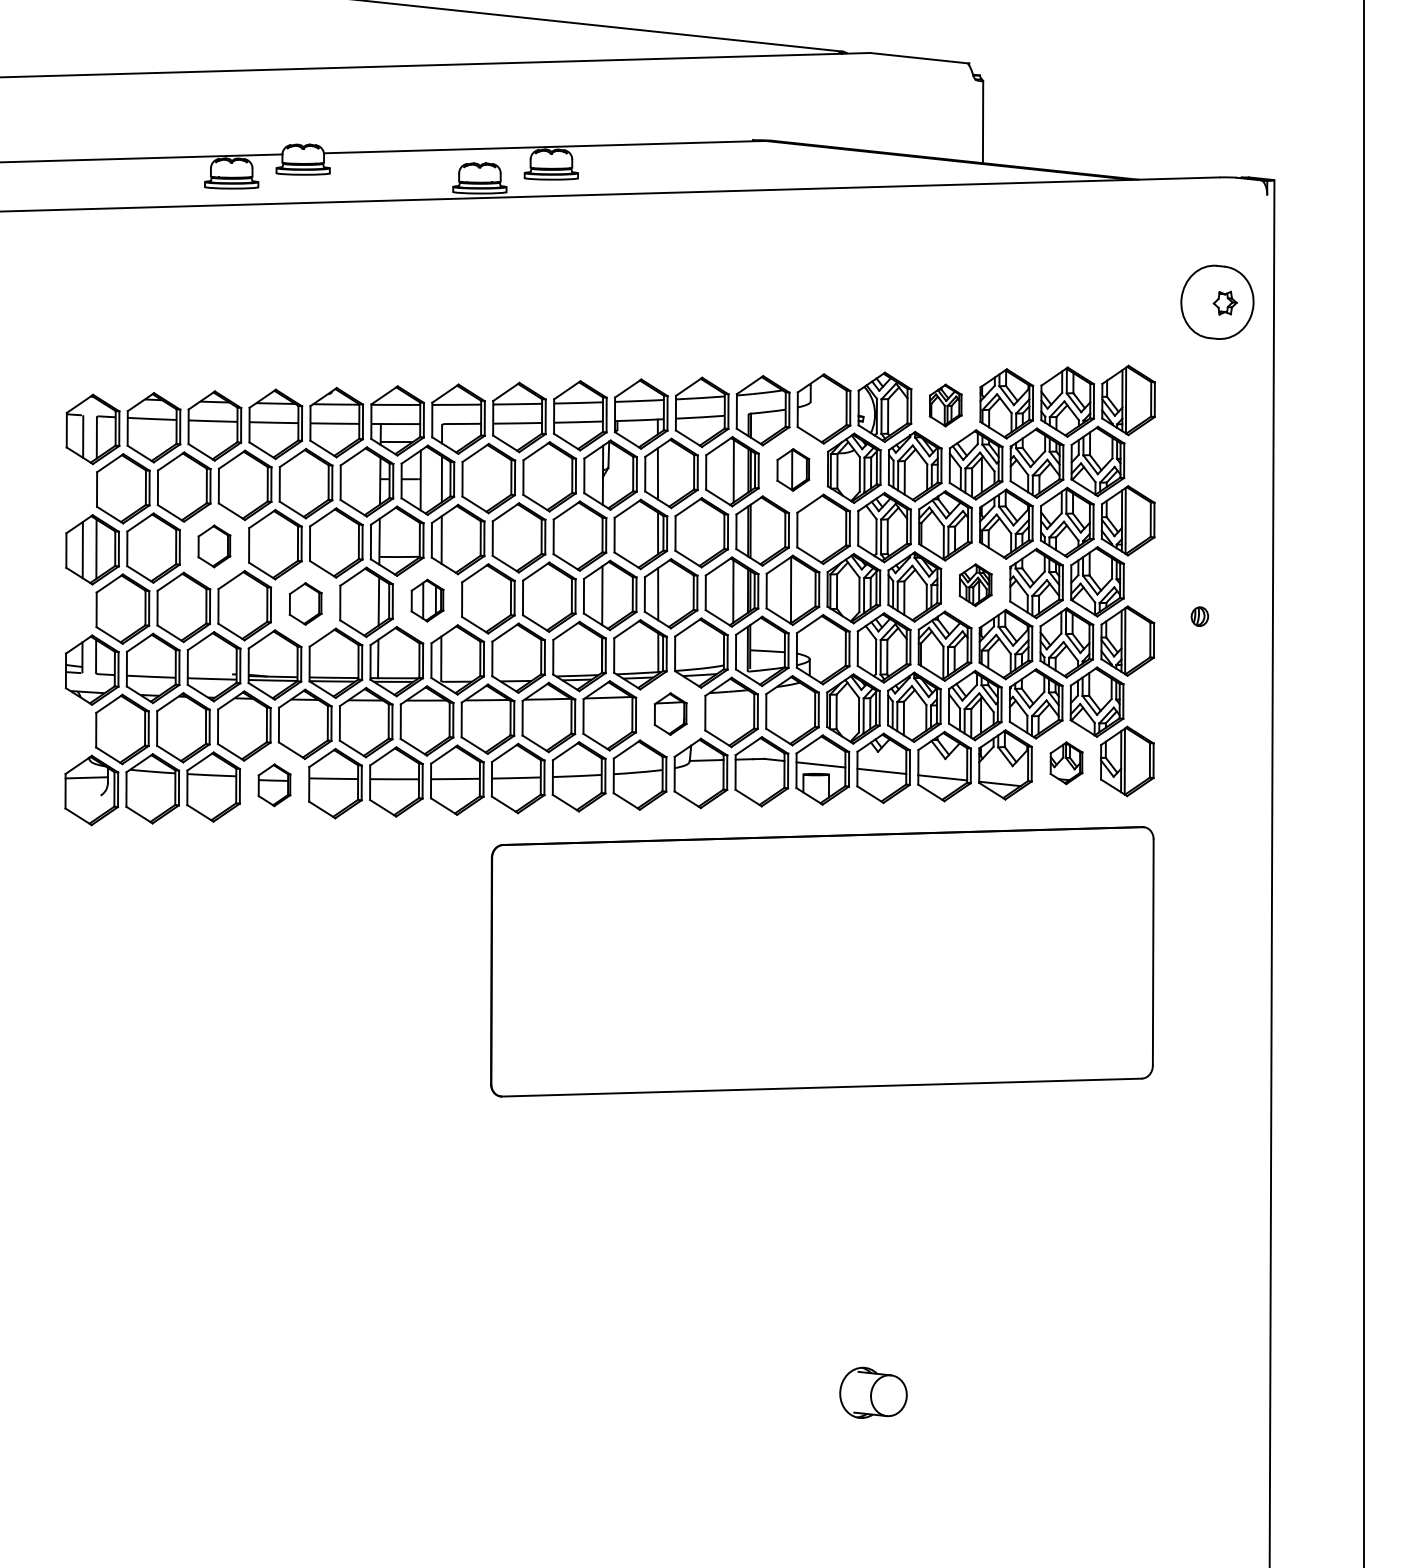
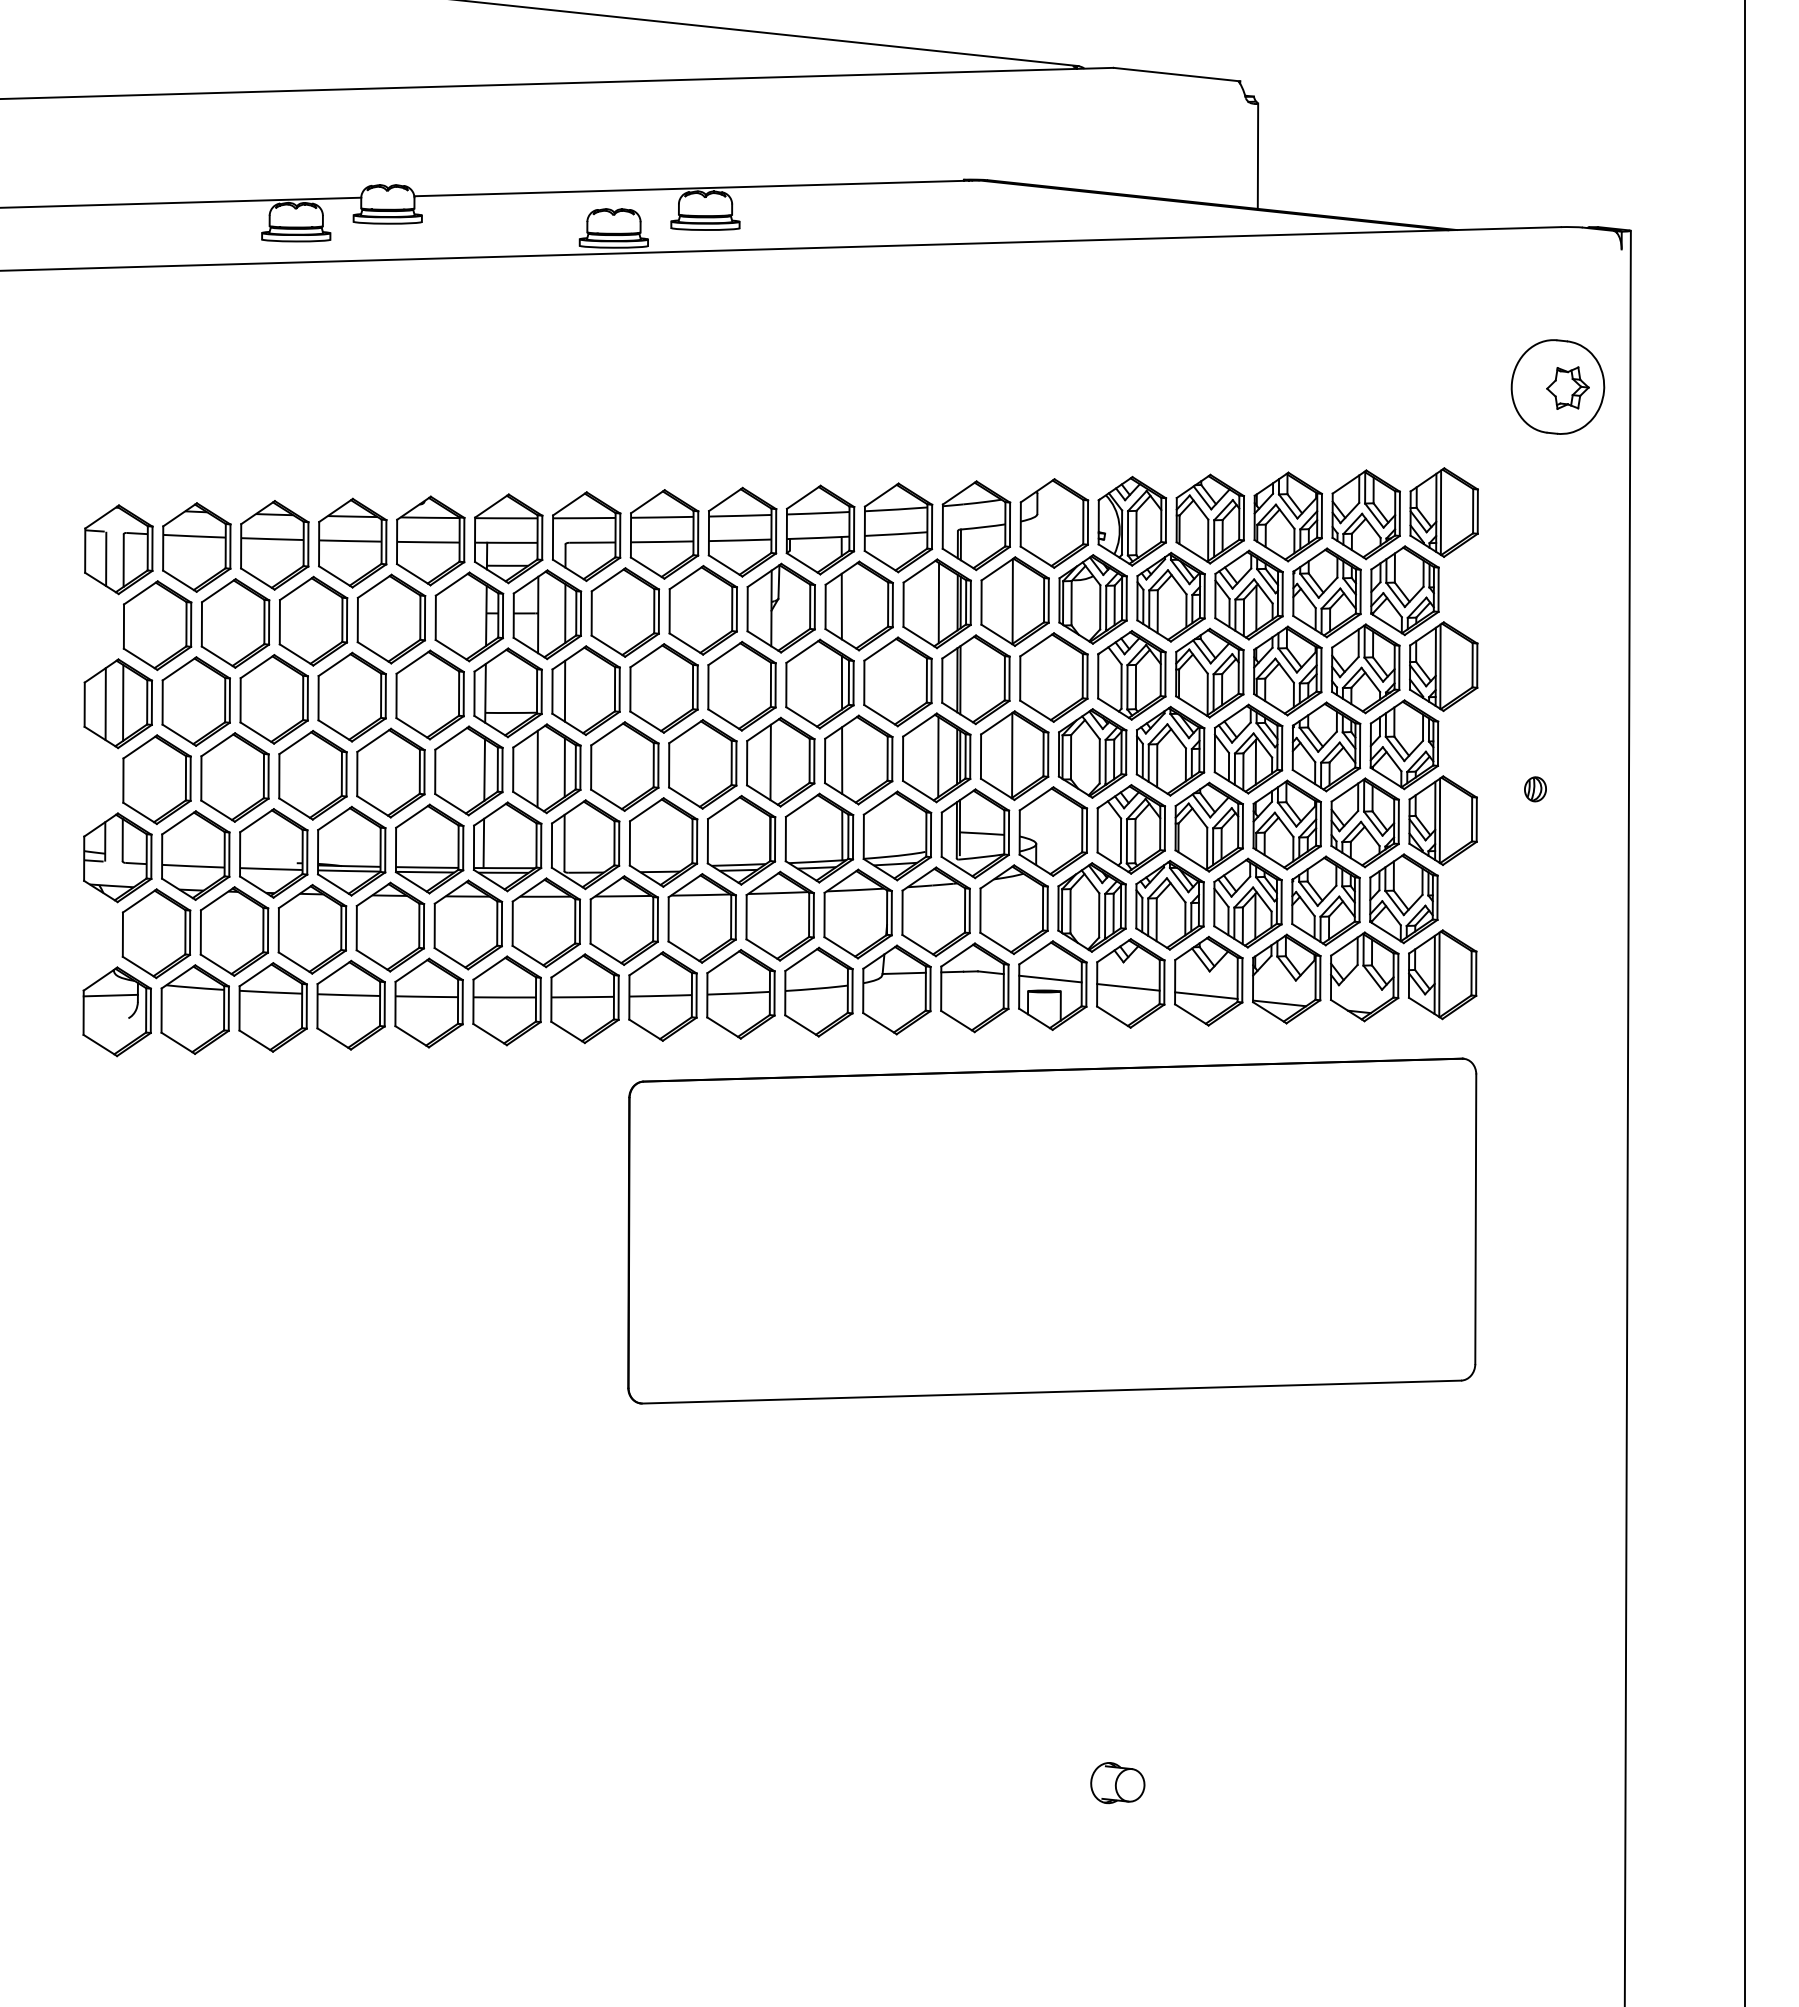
part: (1224, 302) -> (1567, 387), size x1.43
part: (945, 405) -> (1209, 518), size x1.67
part: (792, 469) -> (1014, 601), size x1.67
part: (213, 546) -> (273, 699), size x1.67
part: (975, 584) -> (1248, 748), size x1.67
part: (427, 600) -> (546, 768), size x1.67
part: (305, 603) -> (390, 772), size x1.67
part: (670, 713) -> (857, 913), size x1.67
part: (1066, 762) -> (1364, 976), size x1.67
part: (274, 784) -> (350, 1004), size x1.67
part: (873, 1393) -> (1117, 1783), size x0.62

